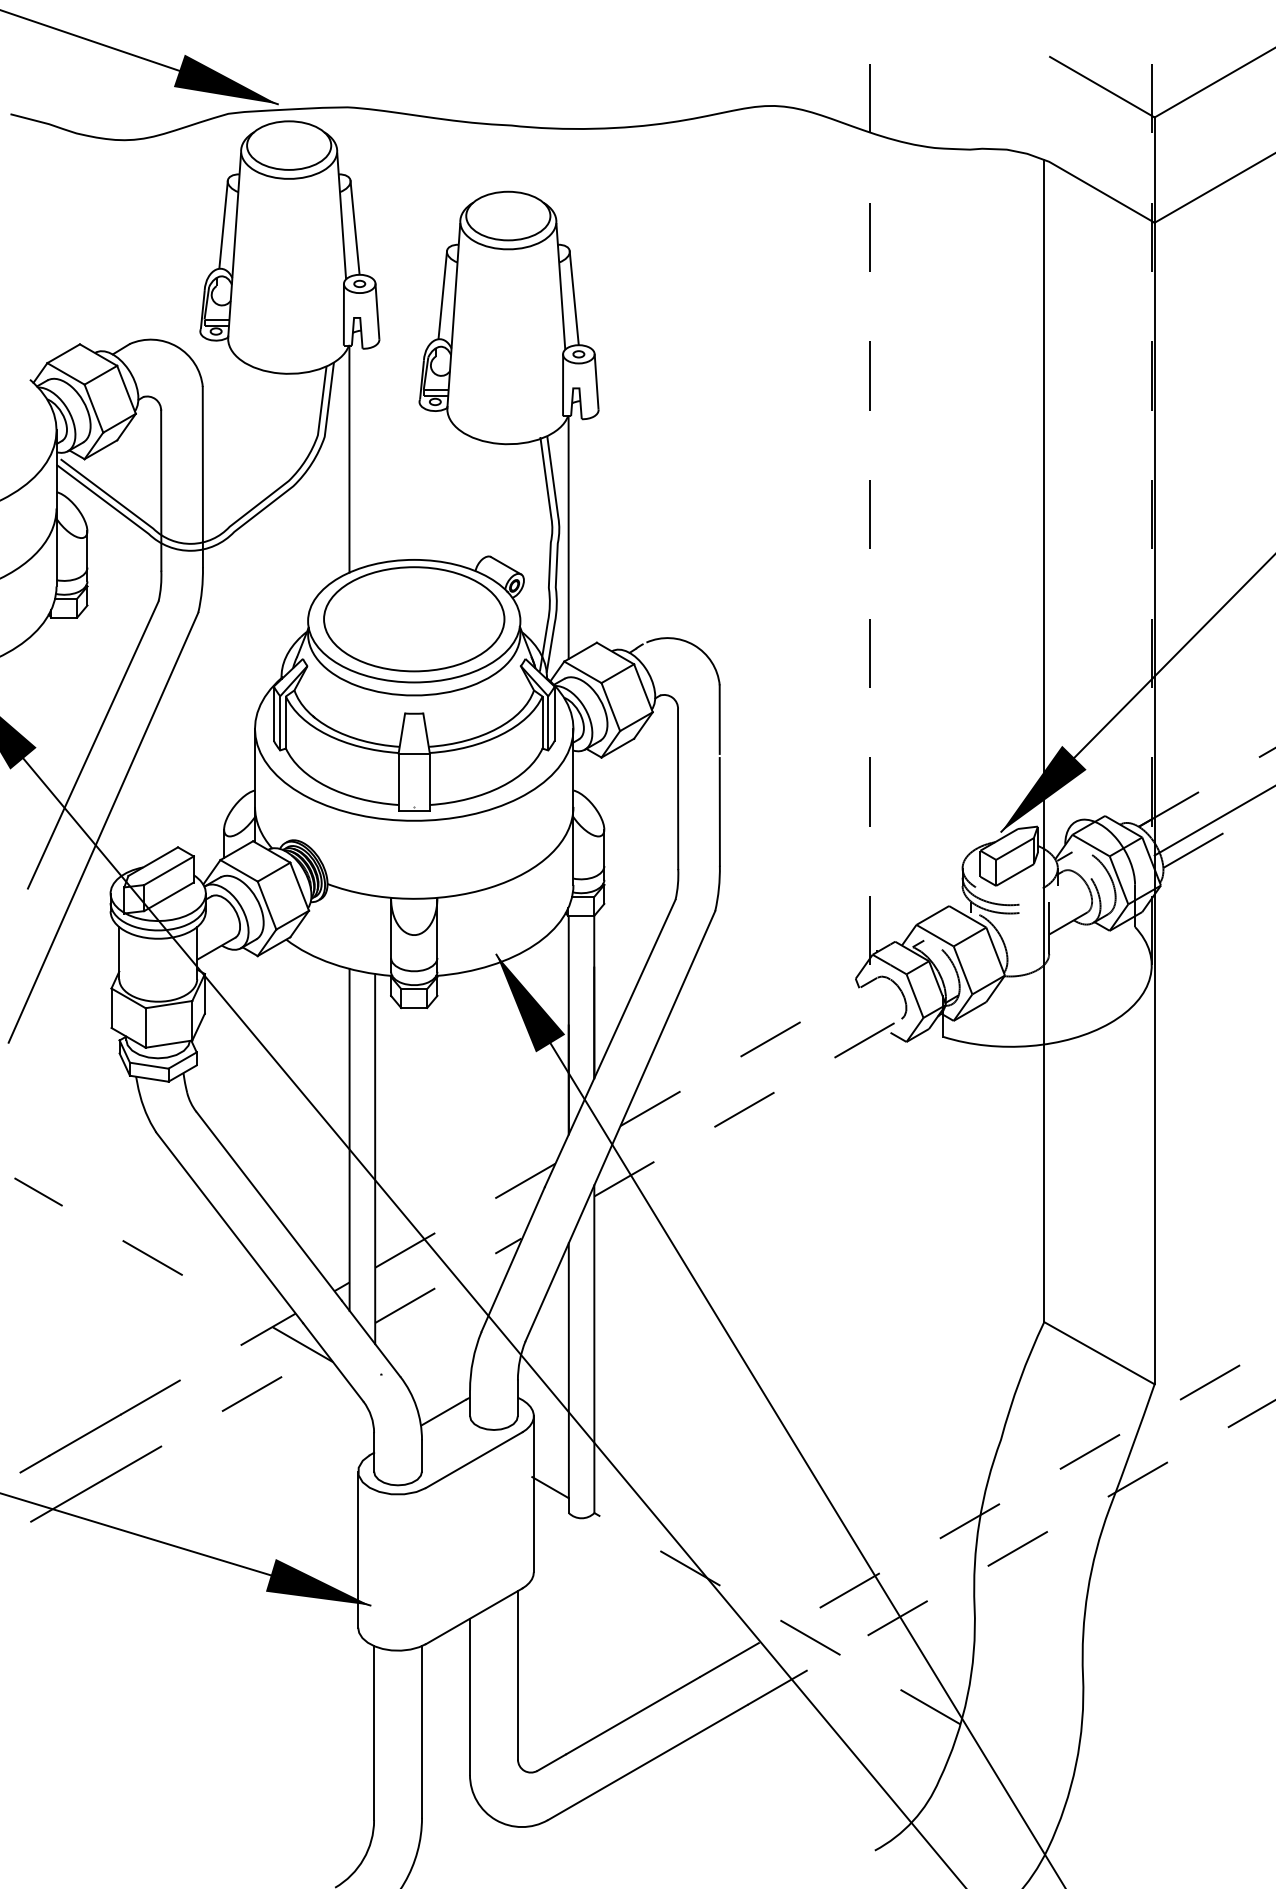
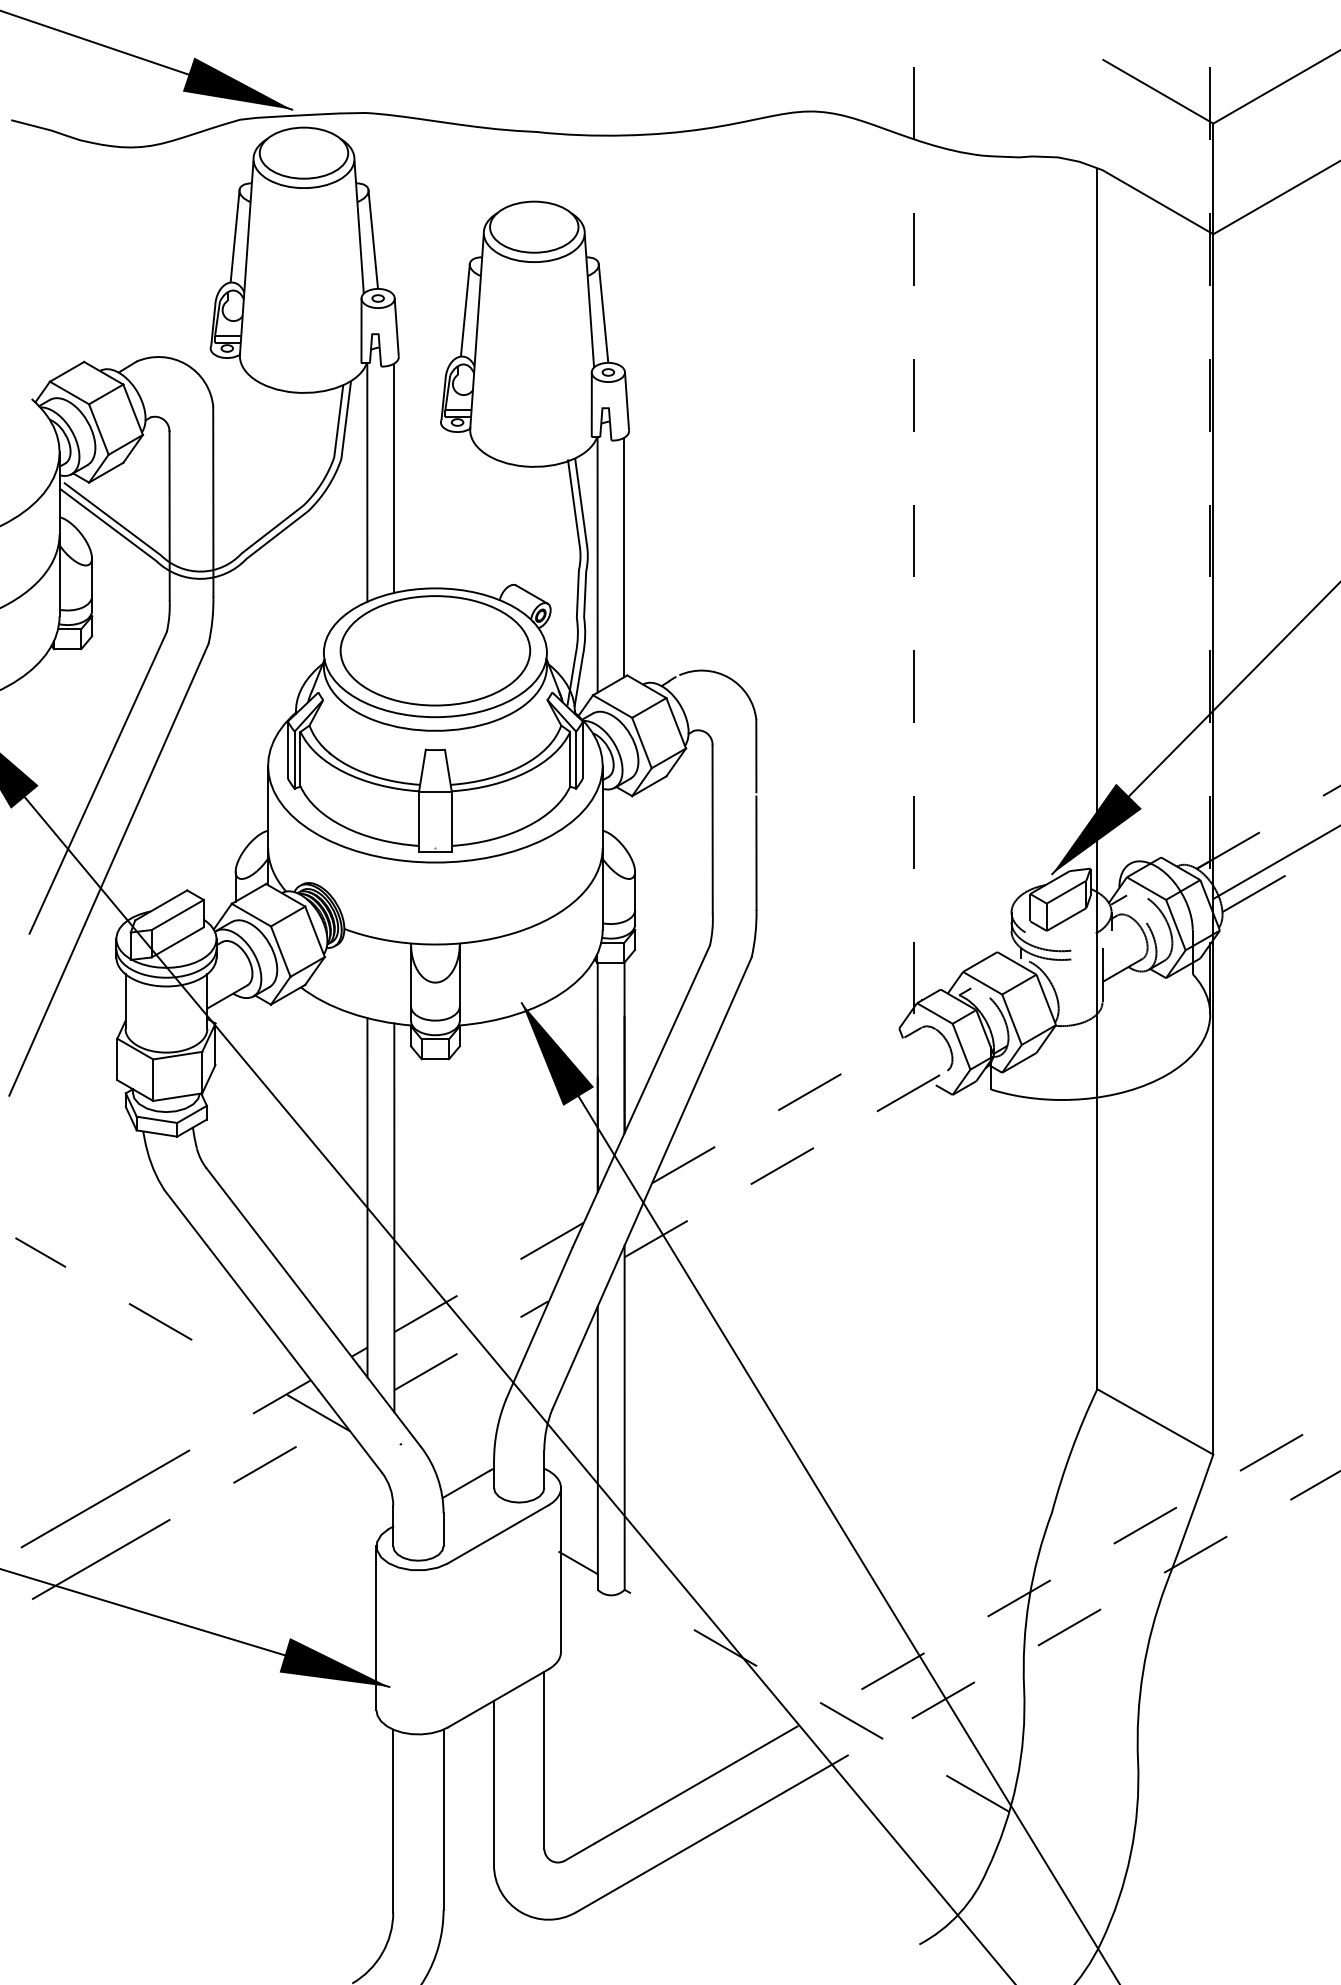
line: (375, 454) -> (394, 477), added
line: (594, 530) -> (624, 557), added

